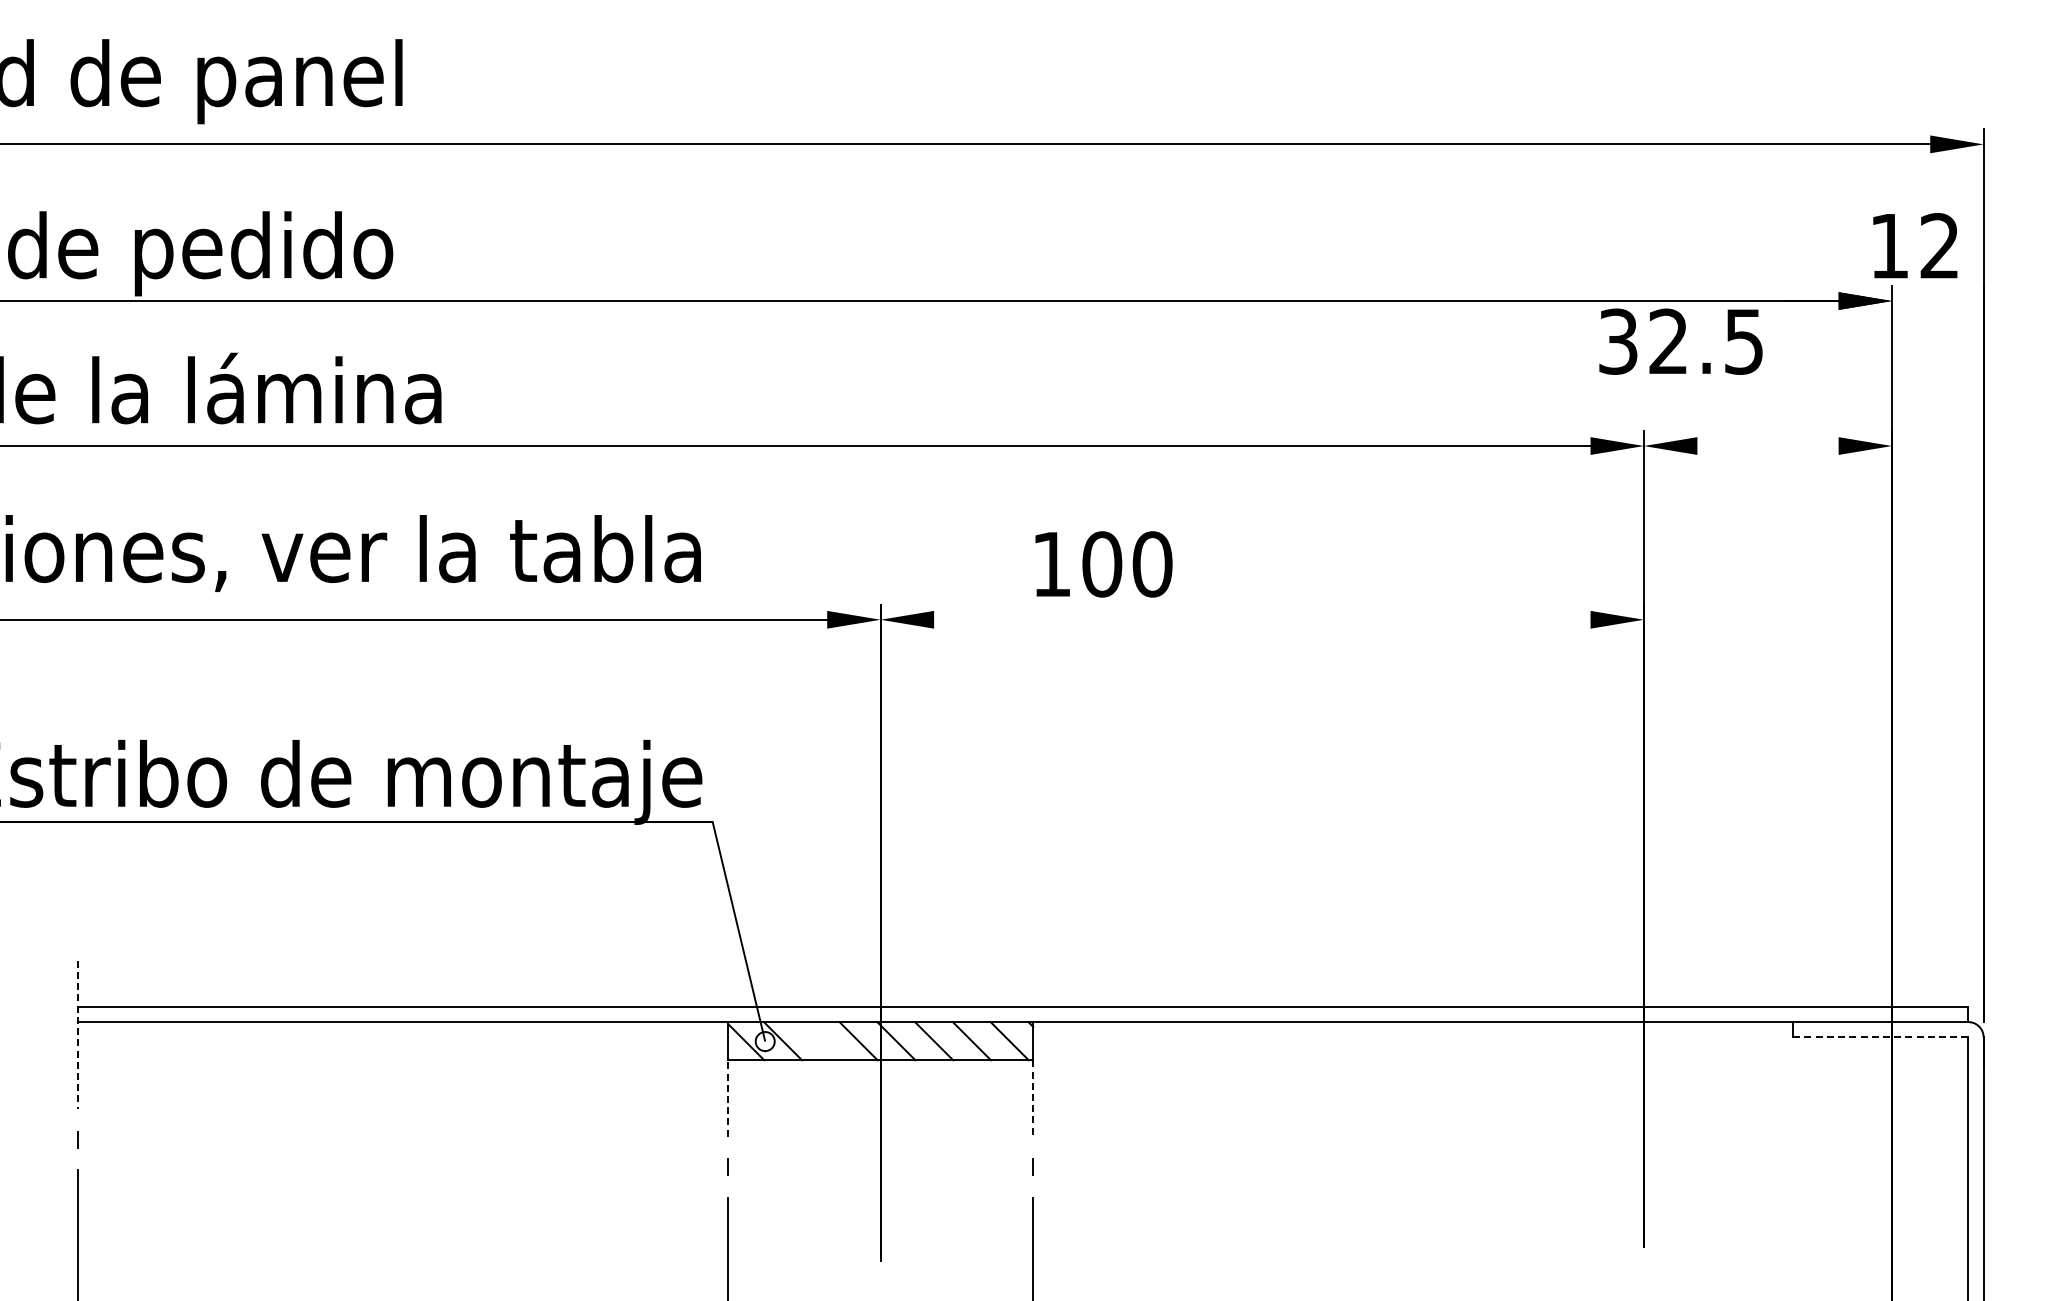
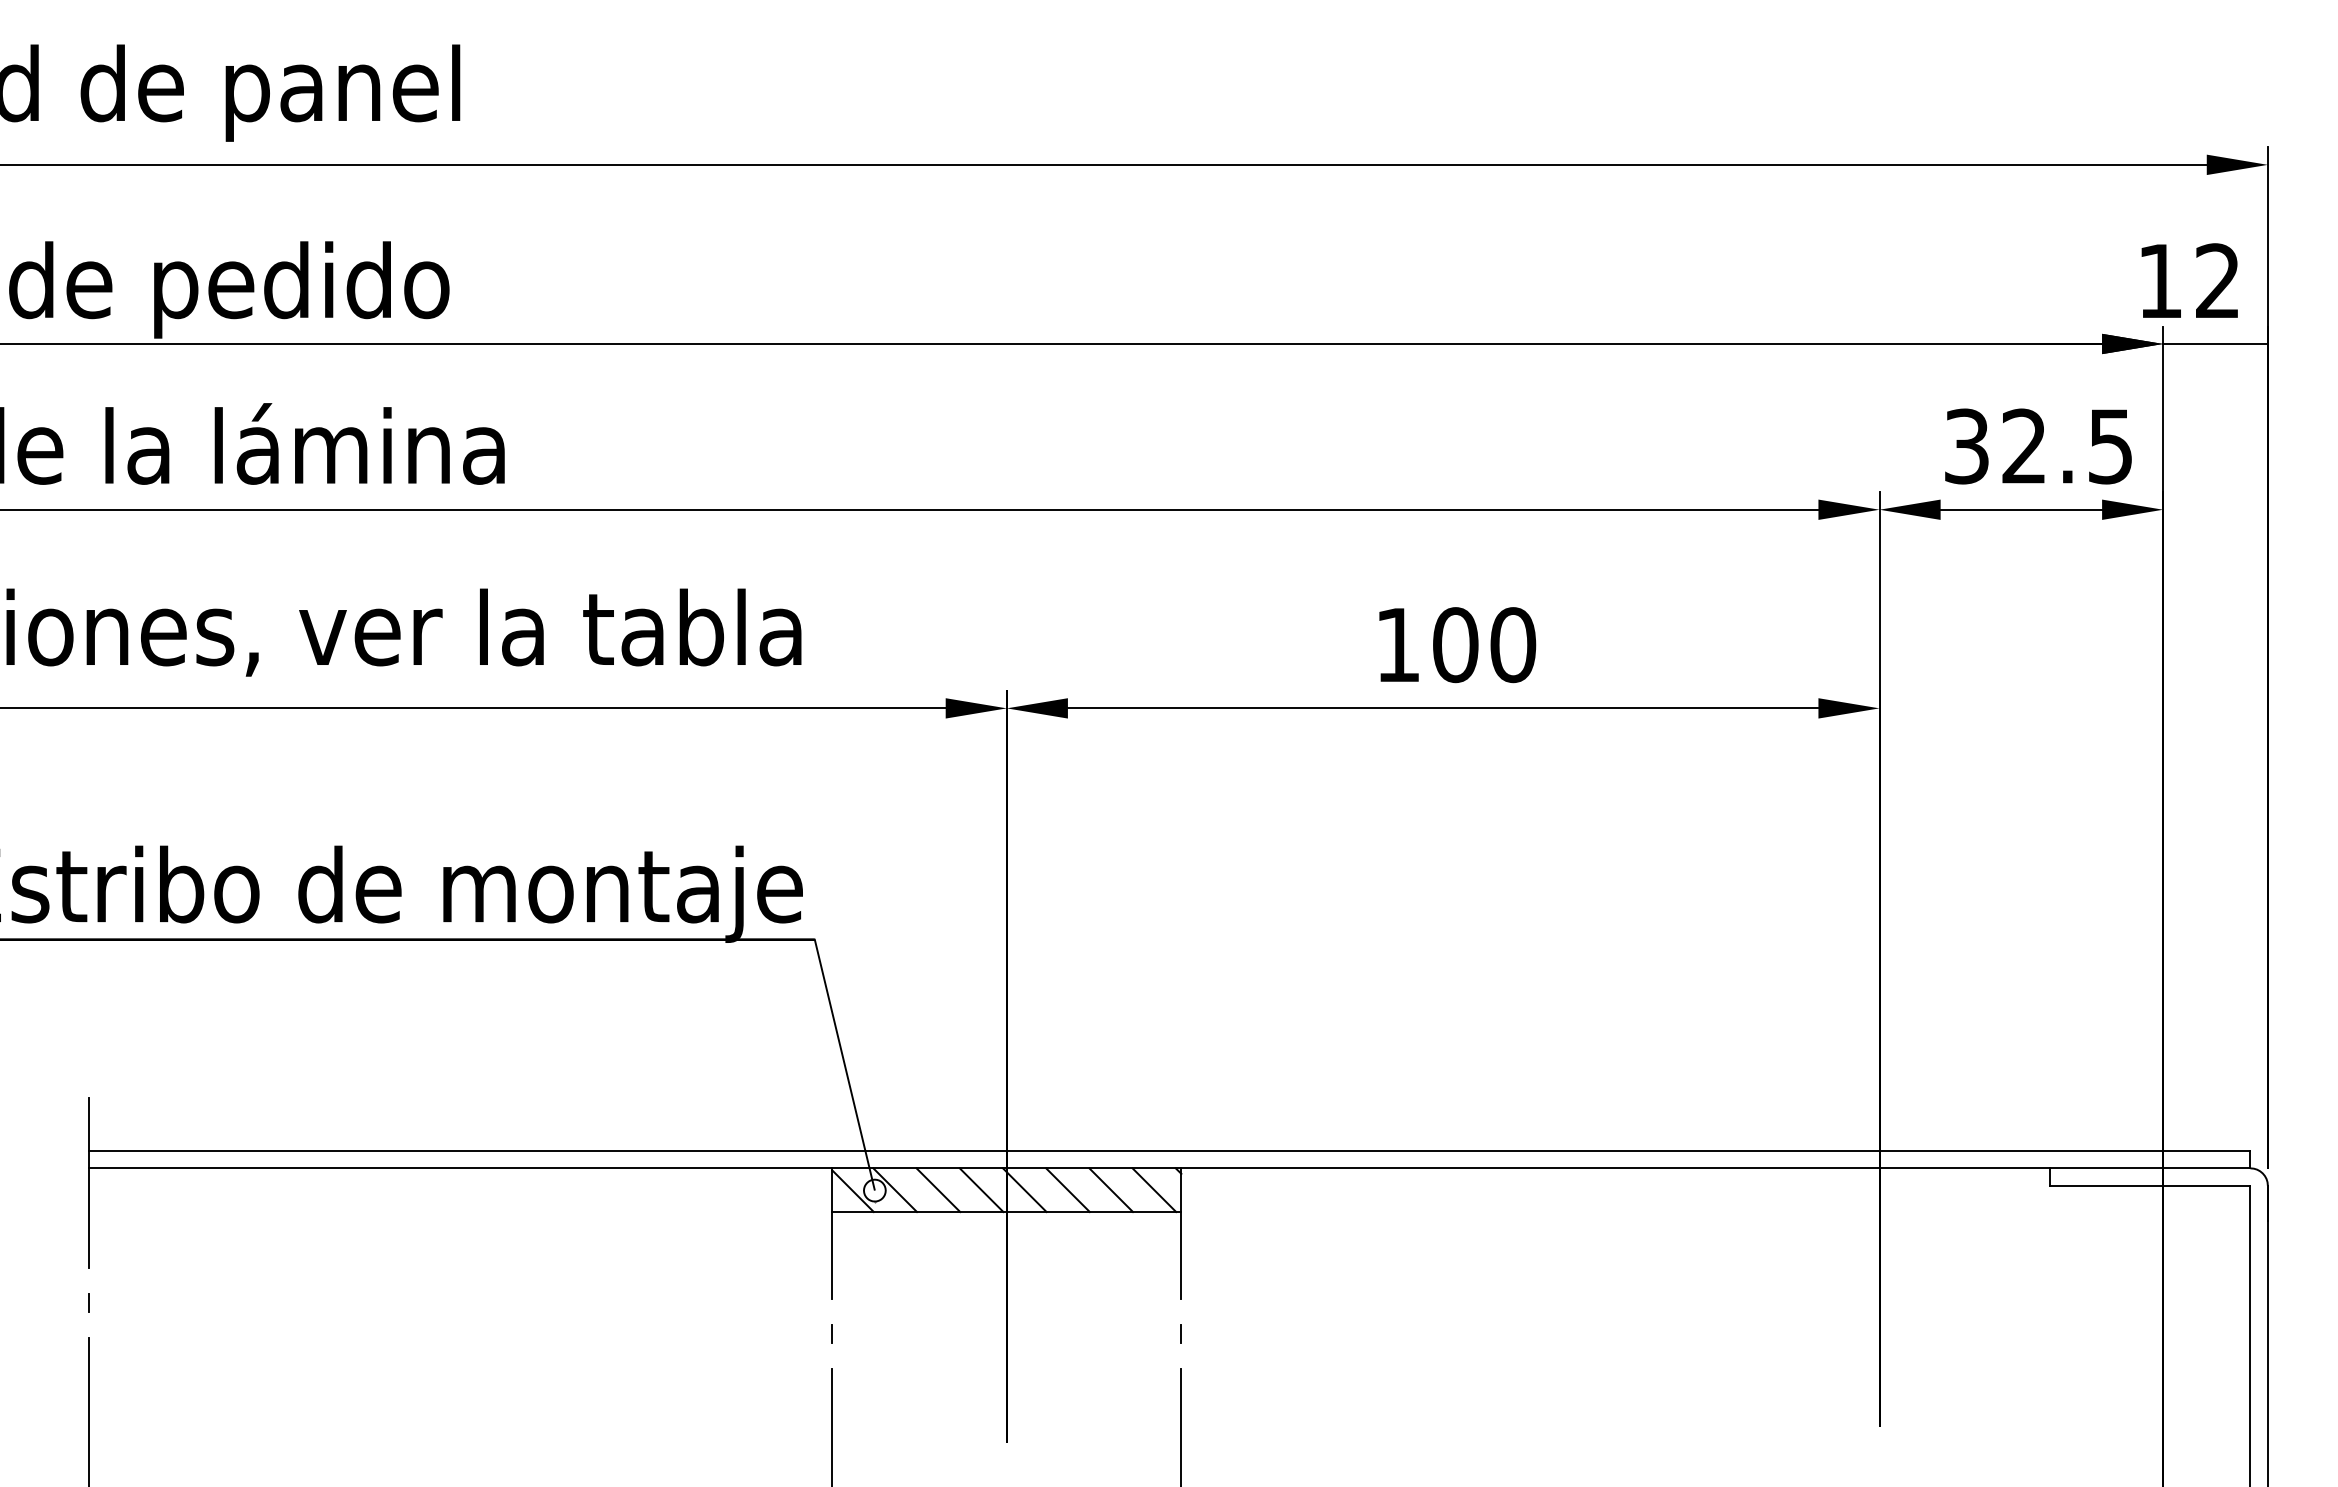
line: (1937, 301) -> (2215, 344), added
text: (1680, 341) -> (2037, 446), moved
line: (1767, 446) -> (2020, 510), added
text: (1103, 564) -> (1457, 645), moved
line: (1262, 619) -> (1443, 708), added
line: (78, 1035) -> (89, 1183), dashed -> solid
line: (1880, 1037) -> (2149, 1185), dashed -> solid
line: (820, 1041) -> (938, 1190), added
line: (727, 1097) -> (831, 1254), dashed -> solid
line: (1033, 1098) -> (1181, 1255), dashed -> solid

